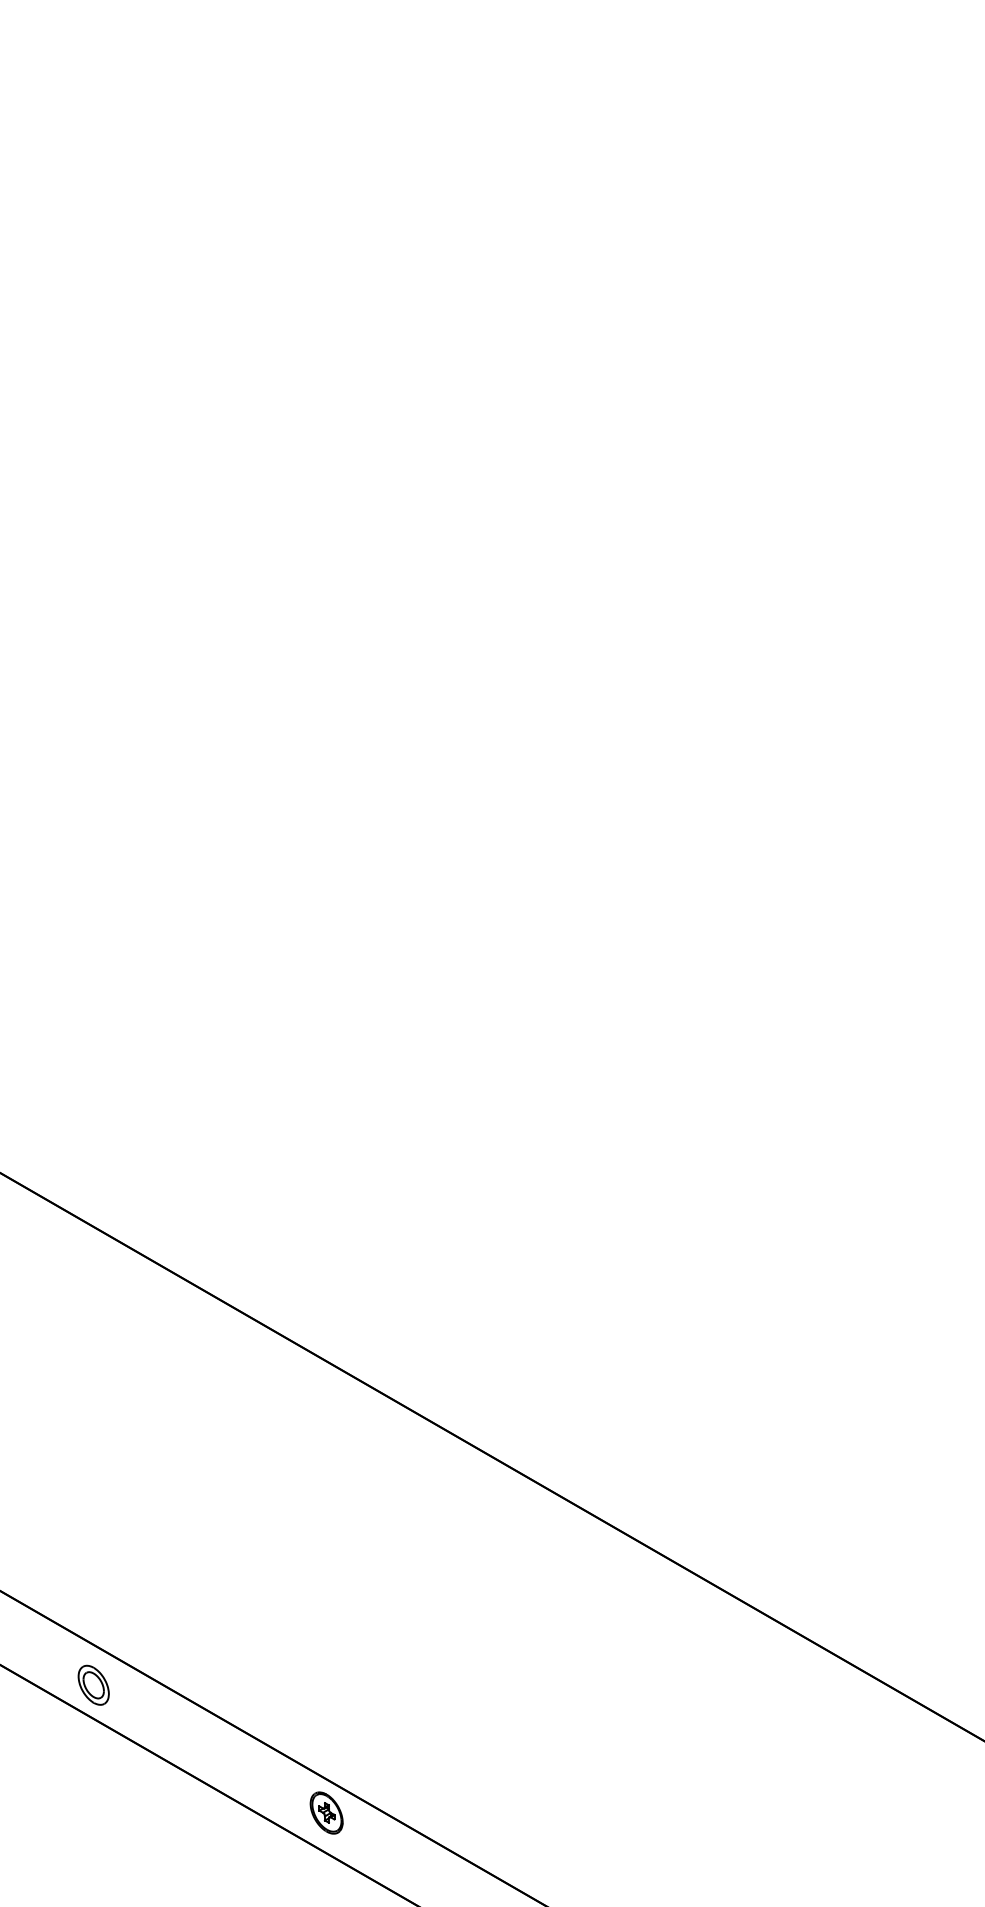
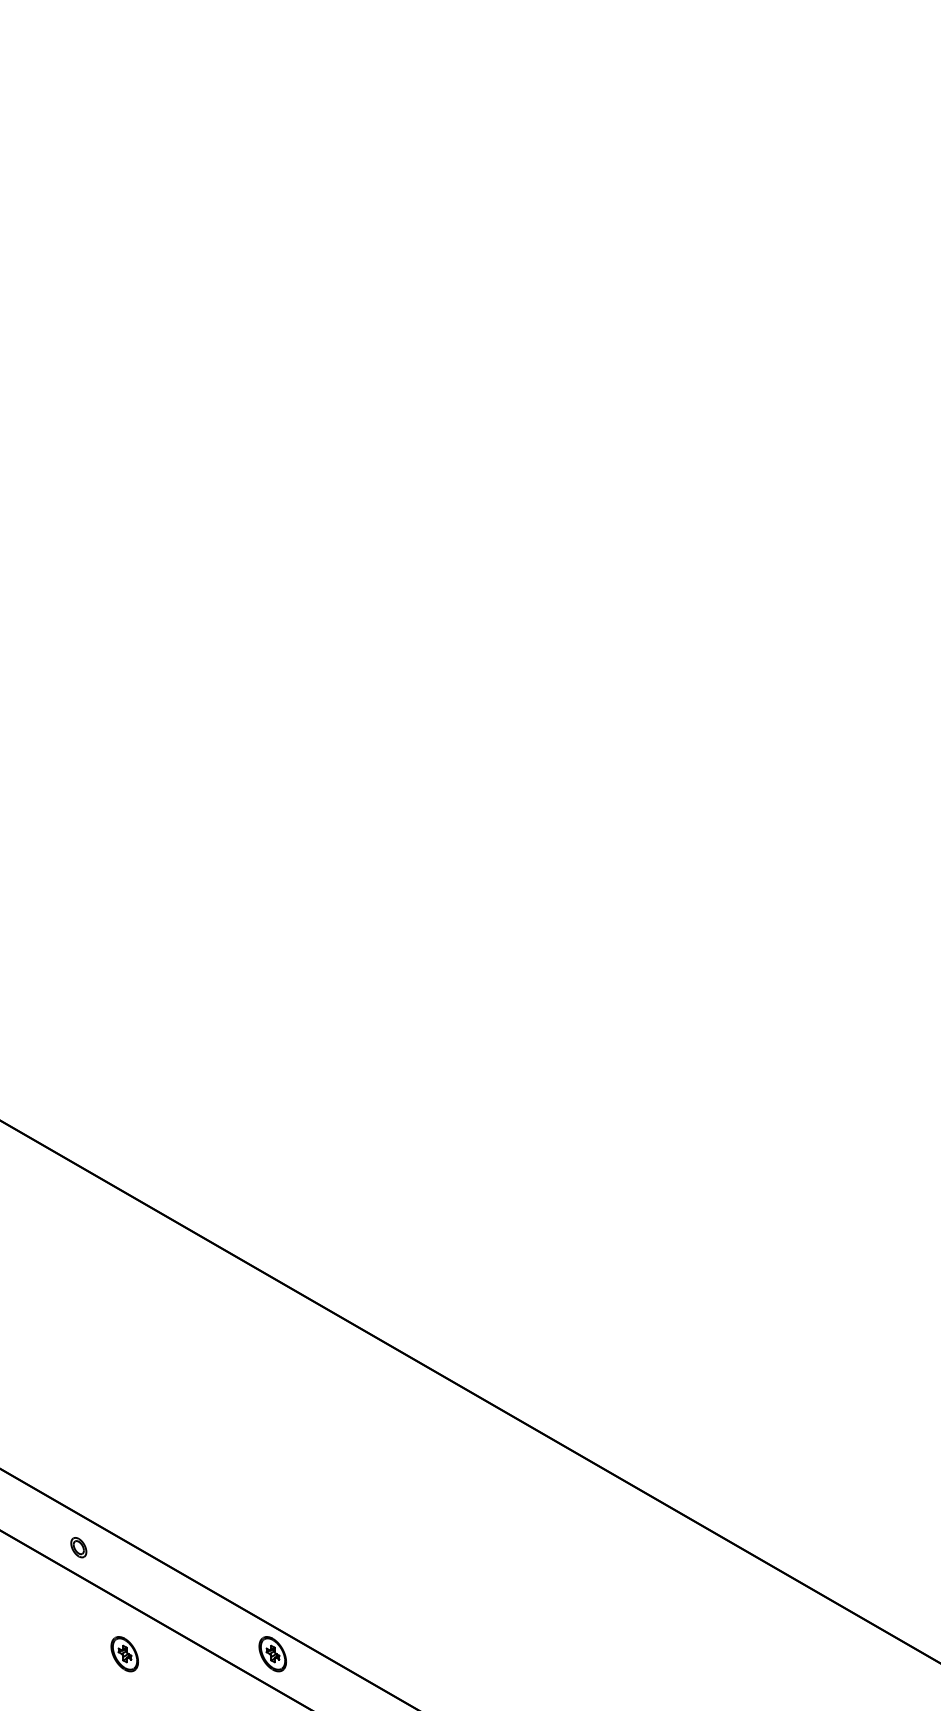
part: (93, 1685) -> (78, 1547), size x0.6
part: (148, 1813) -> (124, 1654), added

